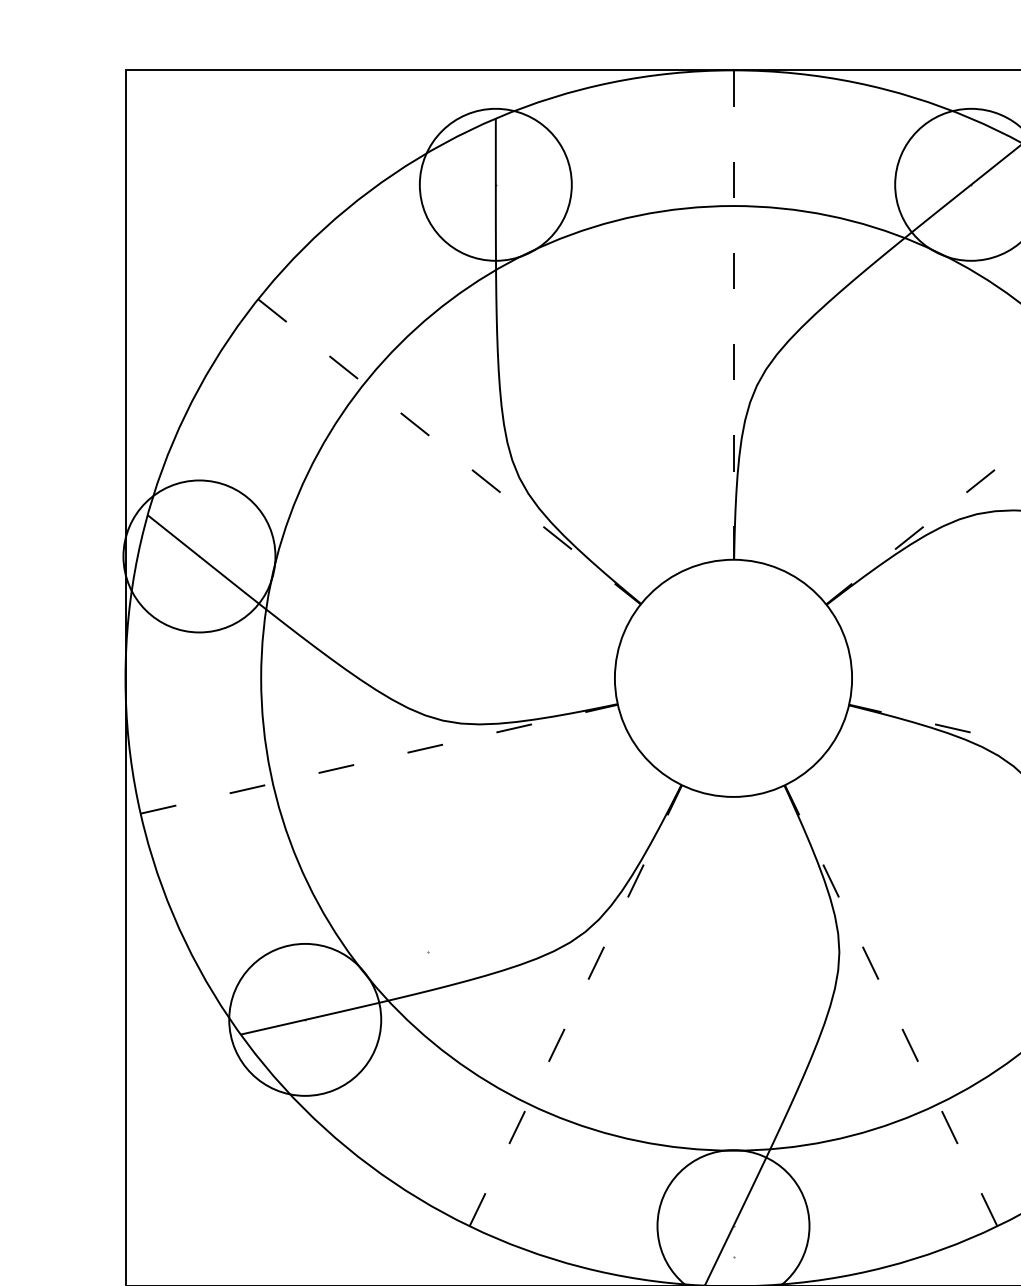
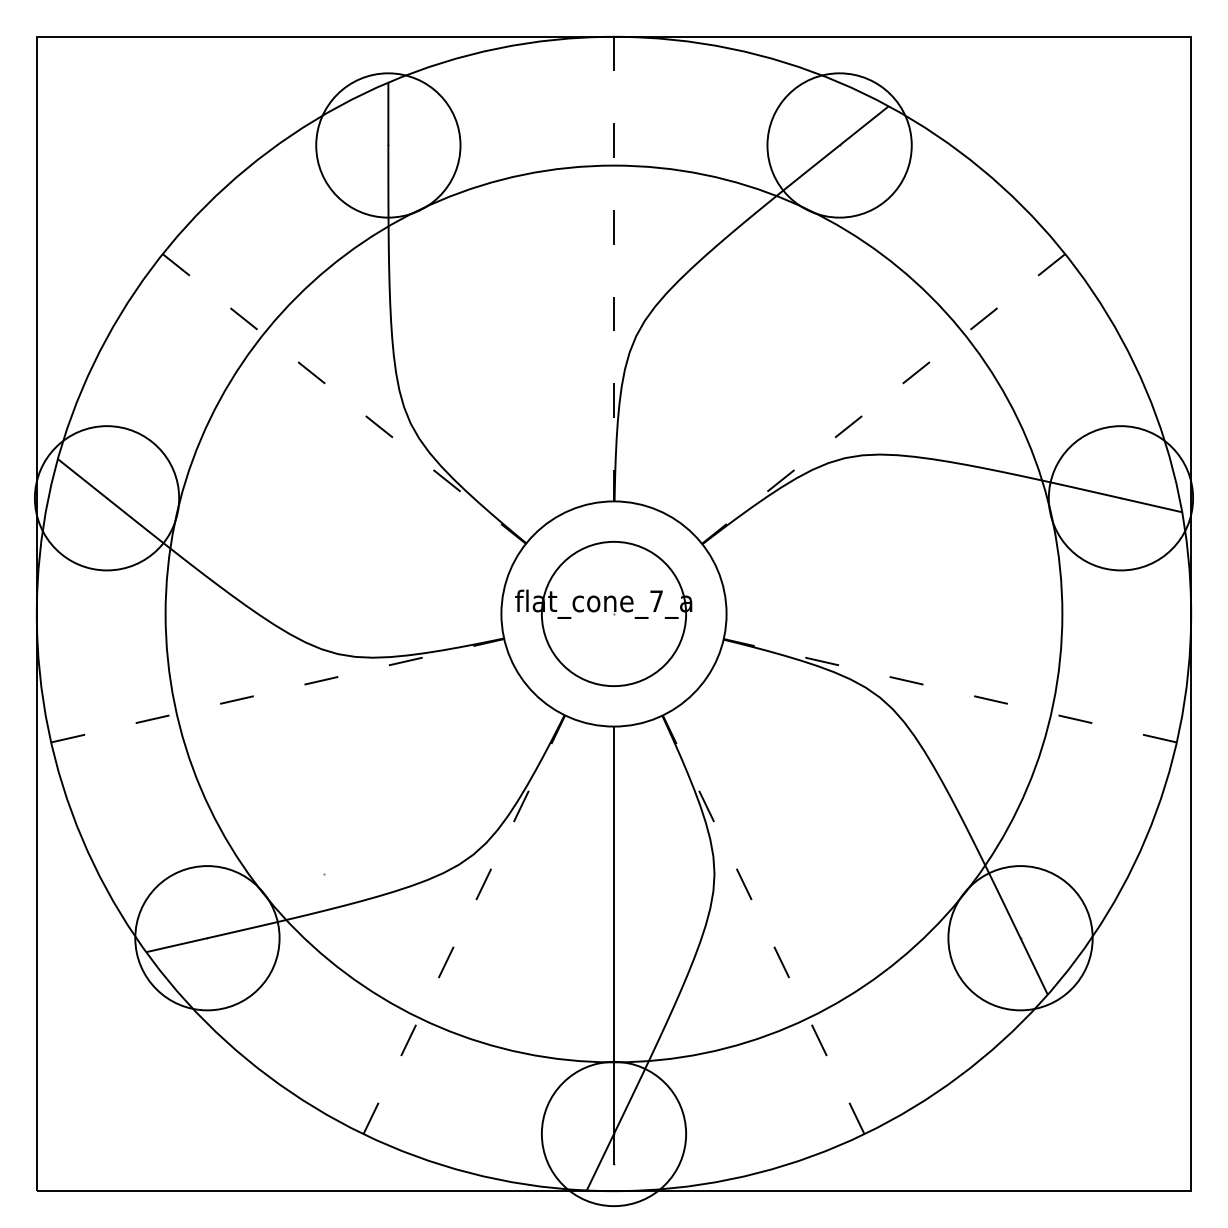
part: (722, 677) -> (603, 613), added
line: (734, 1026) -> (614, 944), added

